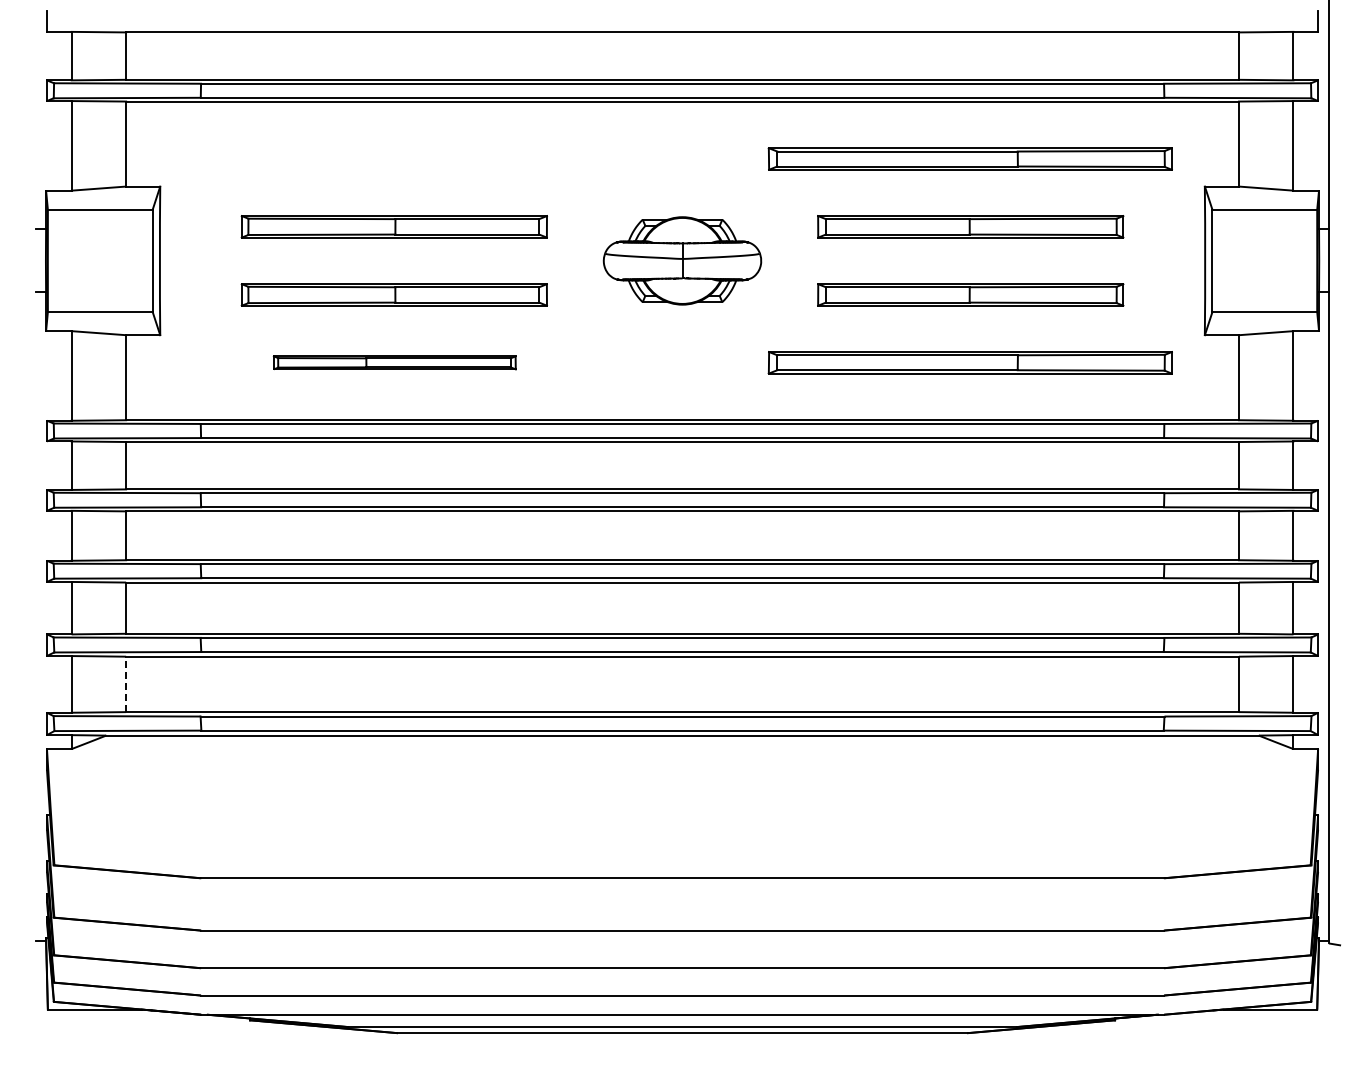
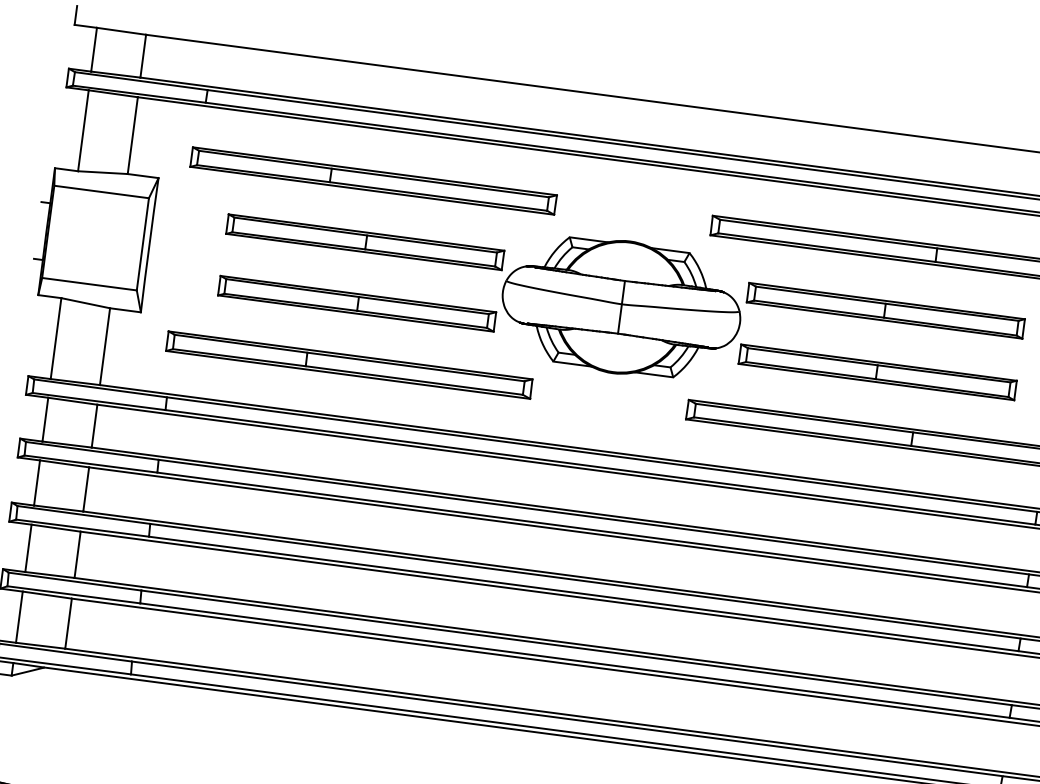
part: (394, 158) -> (373, 180), added
part: (682, 260) -> (621, 306), size x1.67
part: (394, 362) -> (349, 364), size x1.67
line: (126, 684) -> (68, 623), dashed -> solid

